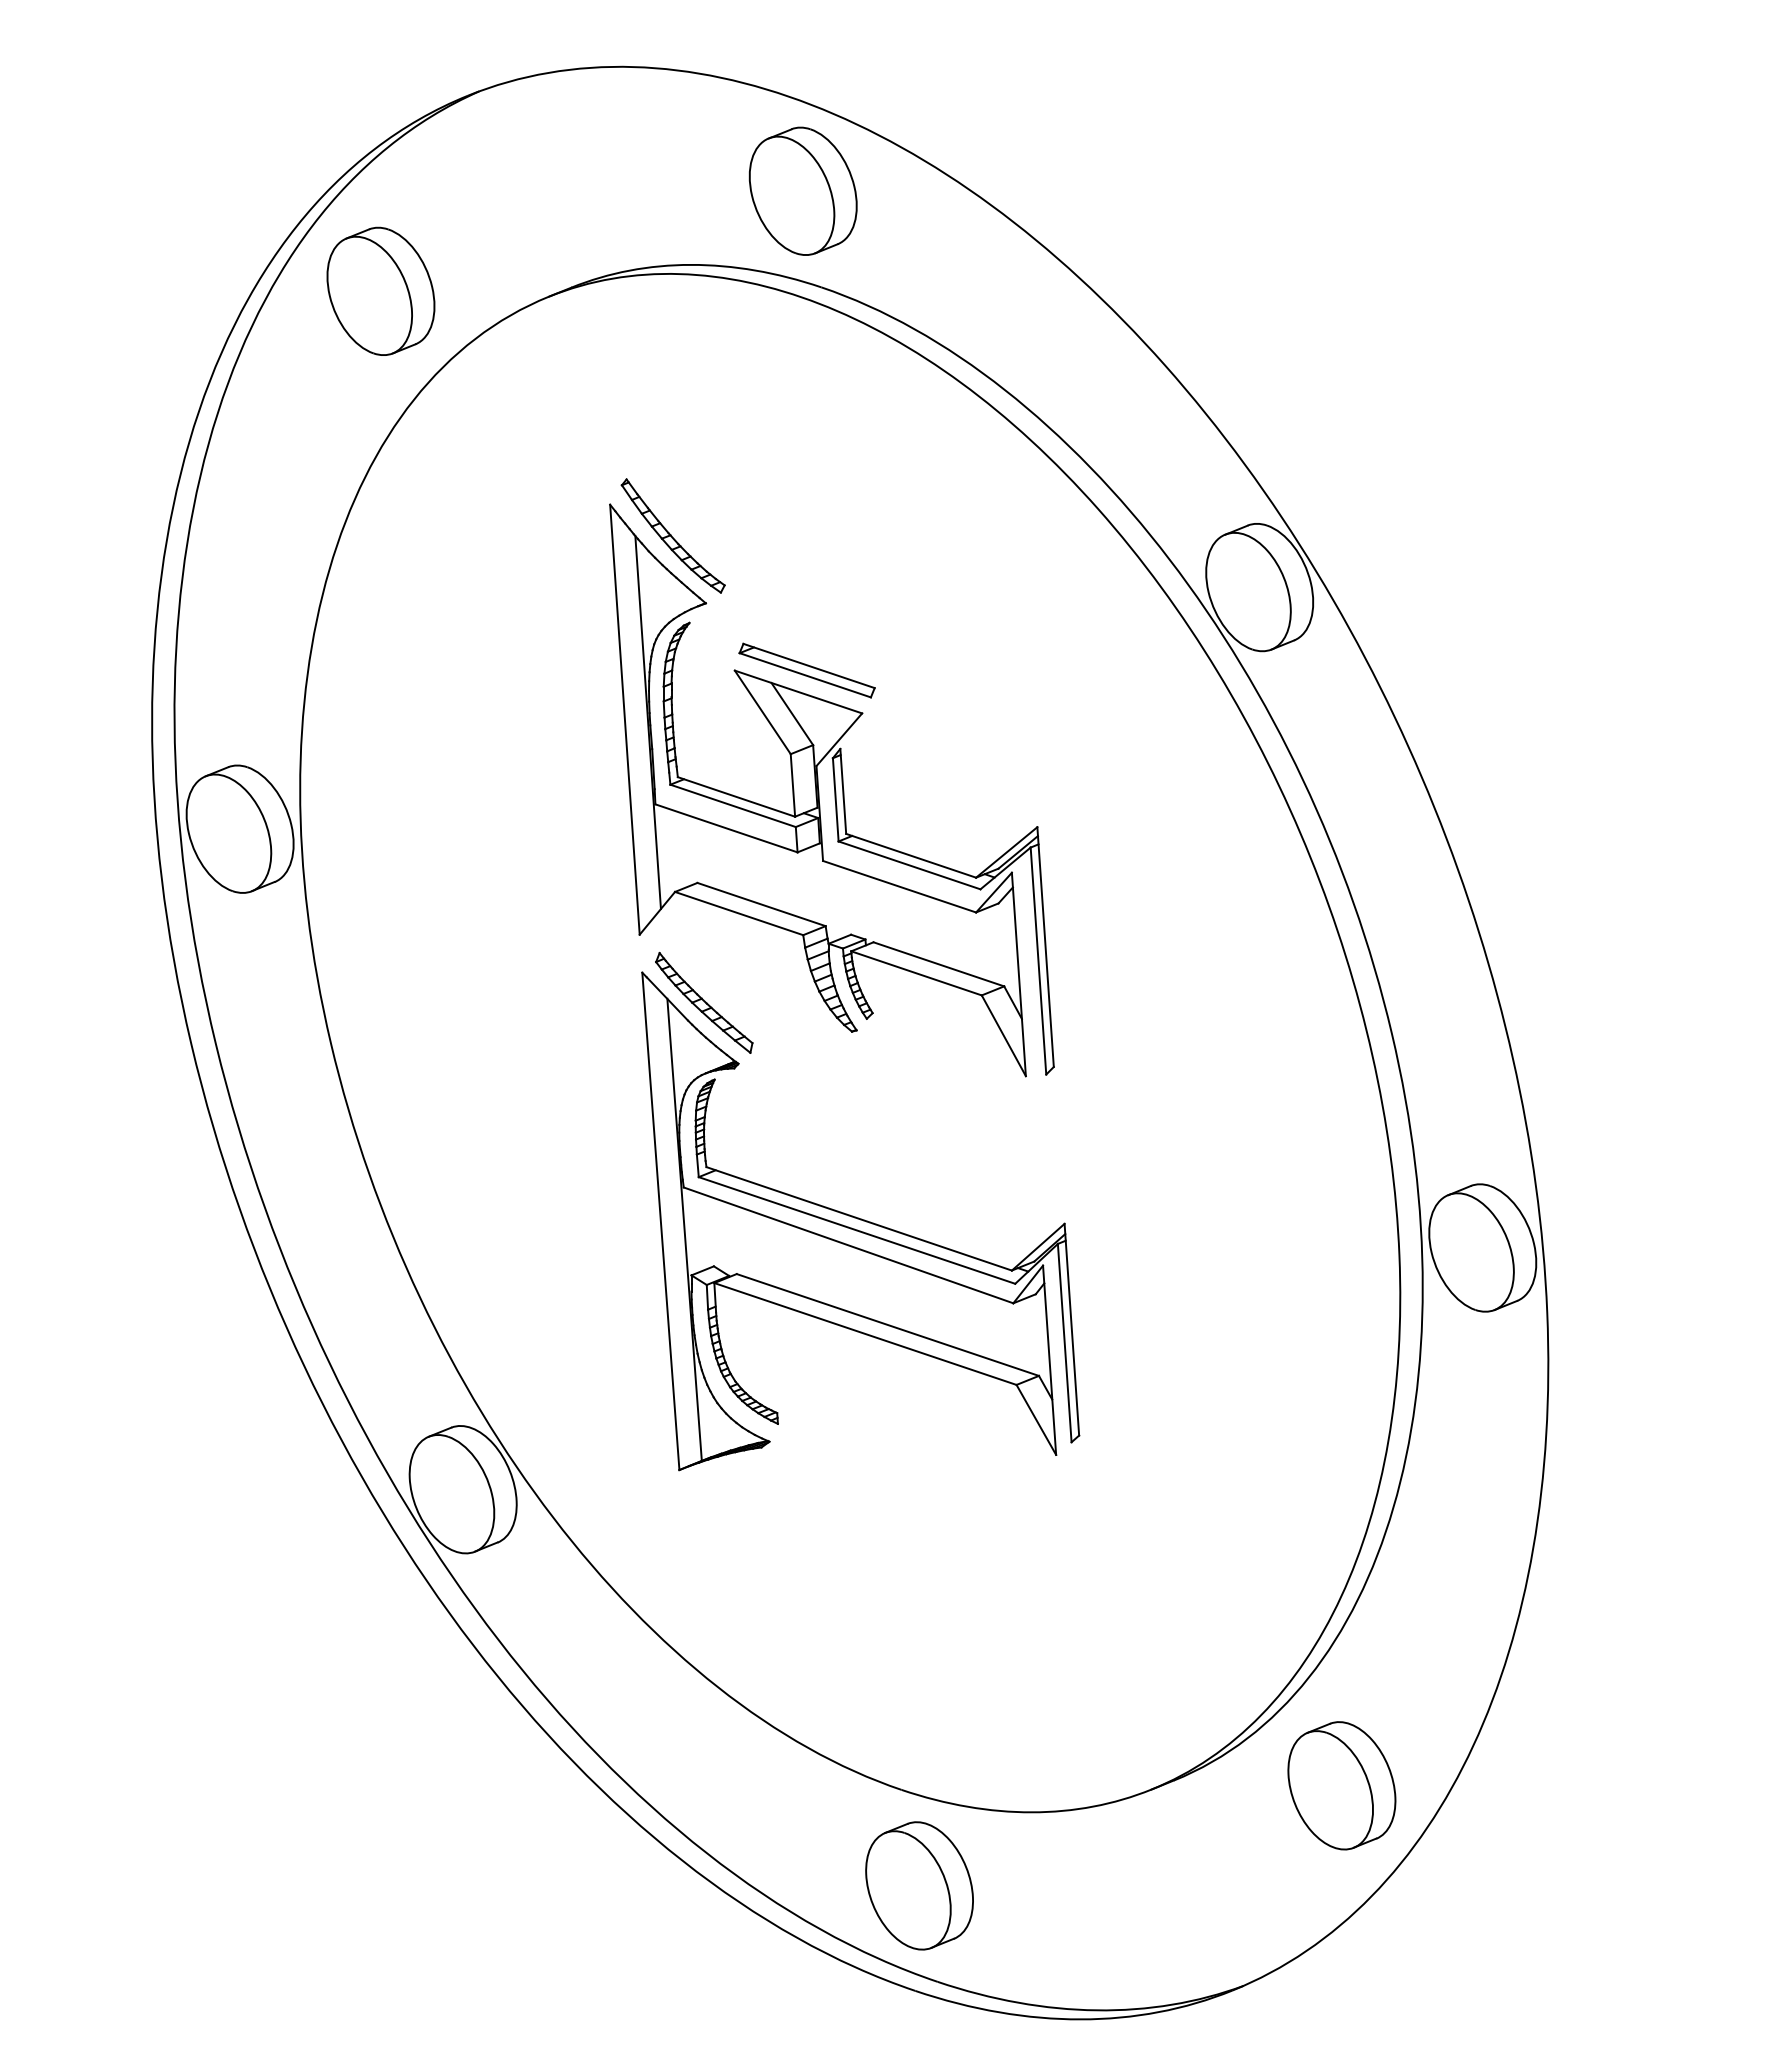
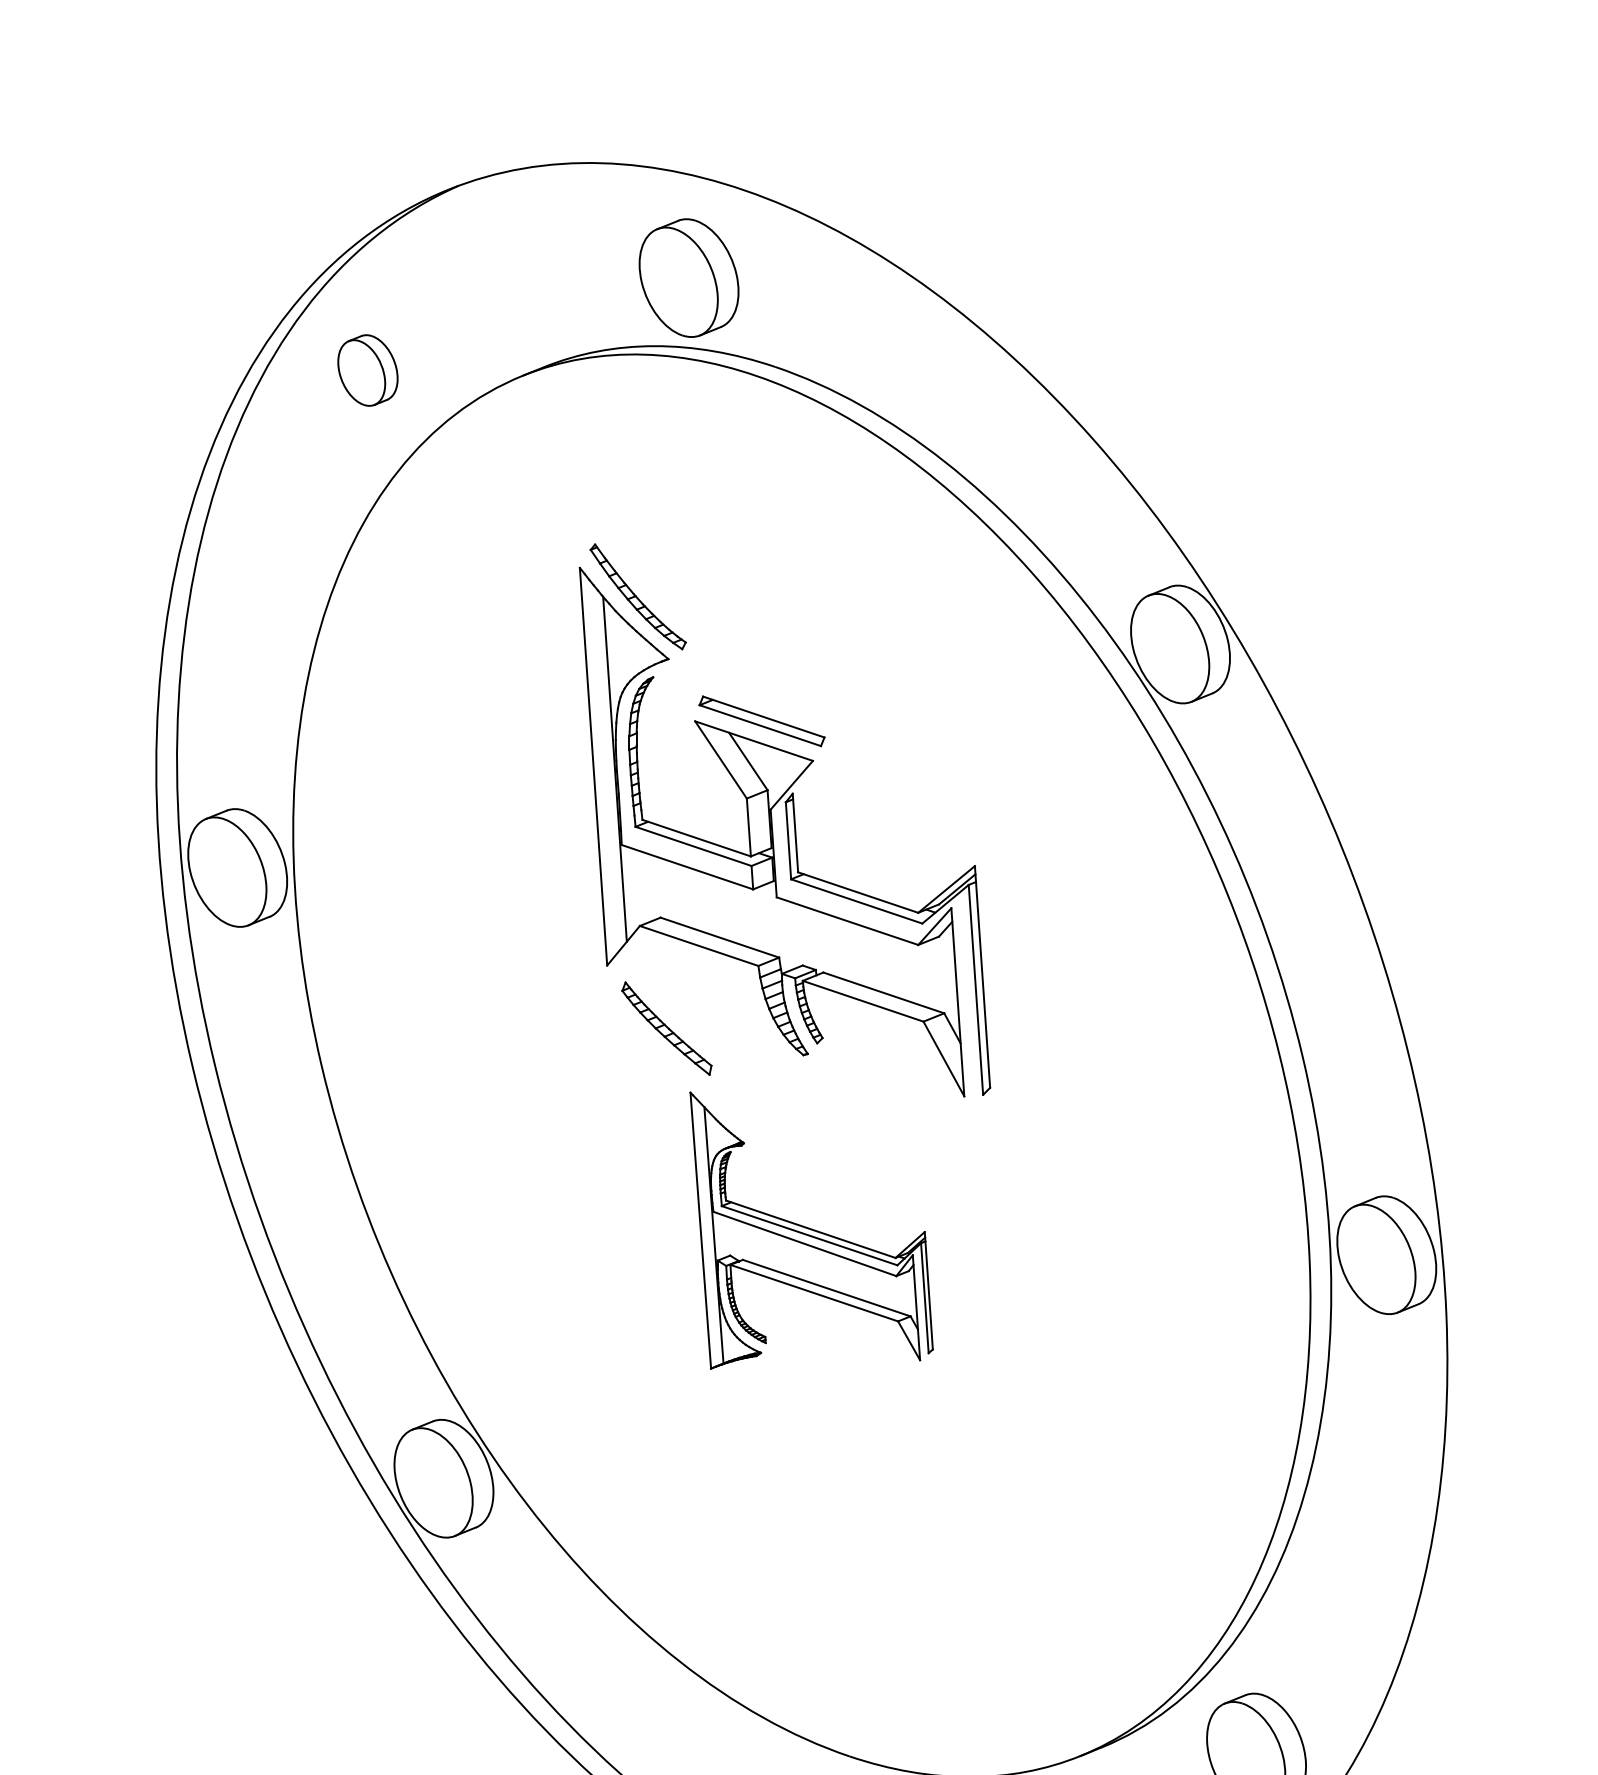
part: (802, 190) -> (688, 277), moved
part: (380, 290) -> (367, 369), size x0.6
part: (860, 1221) -> (811, 1230), size x0.6

